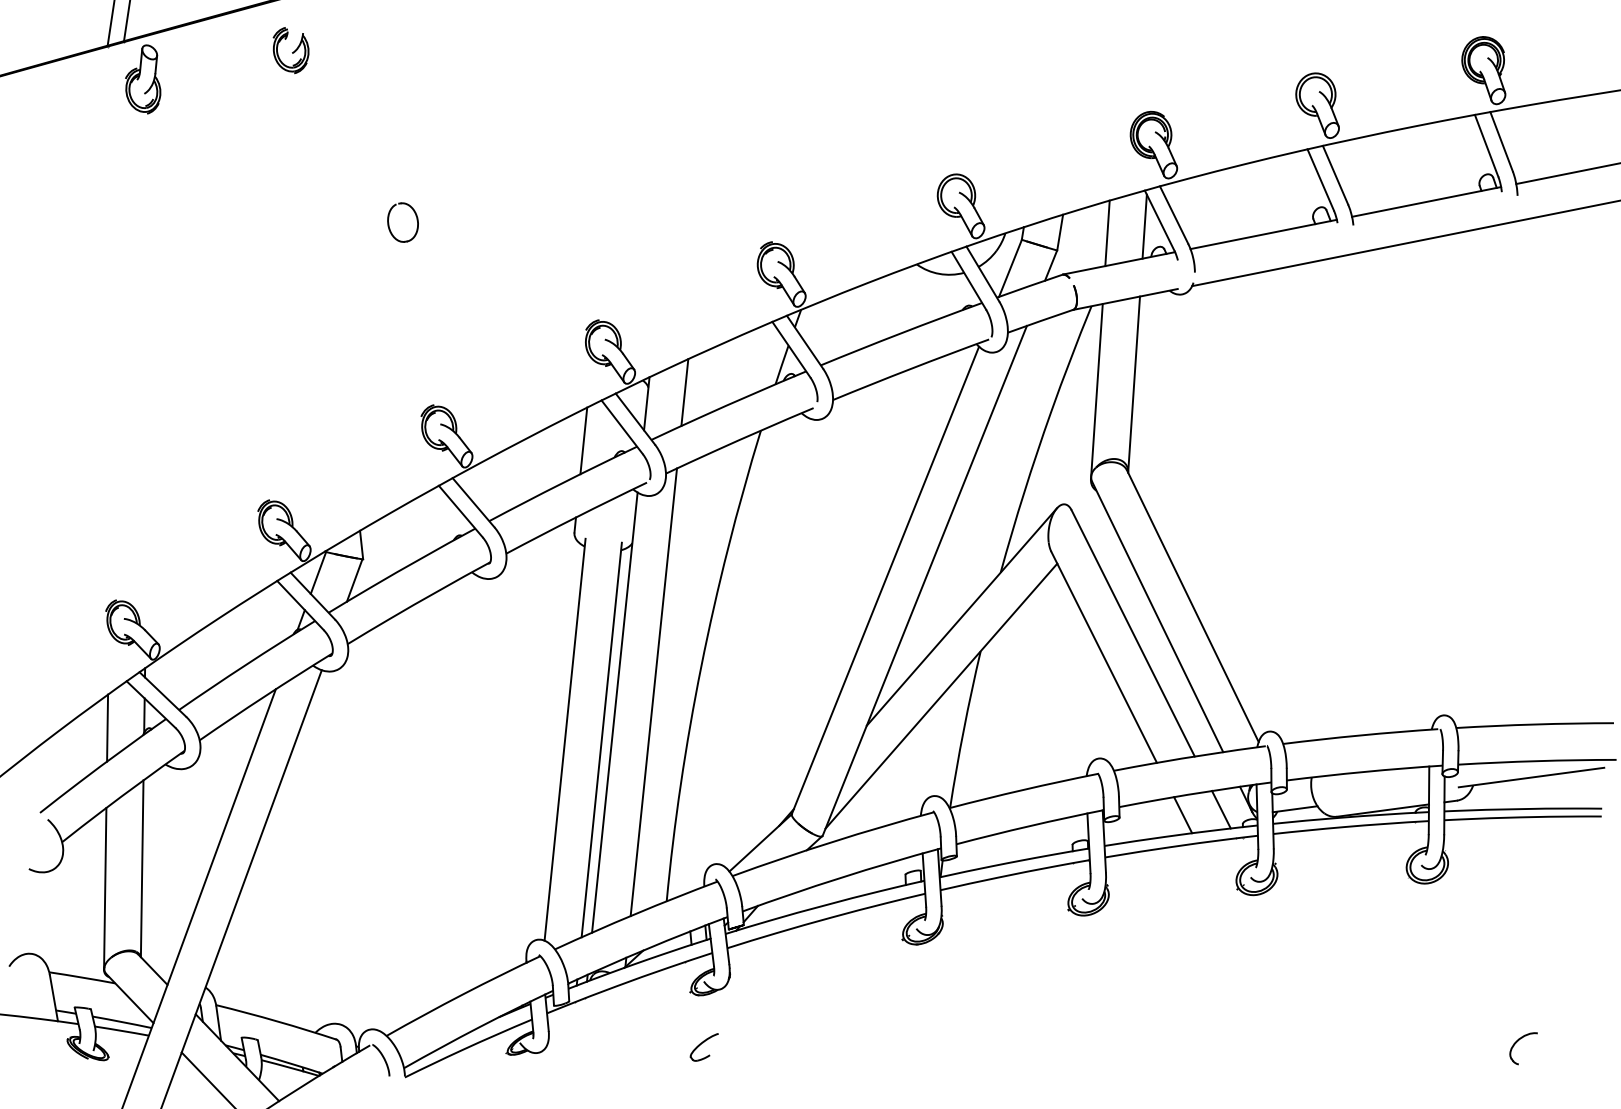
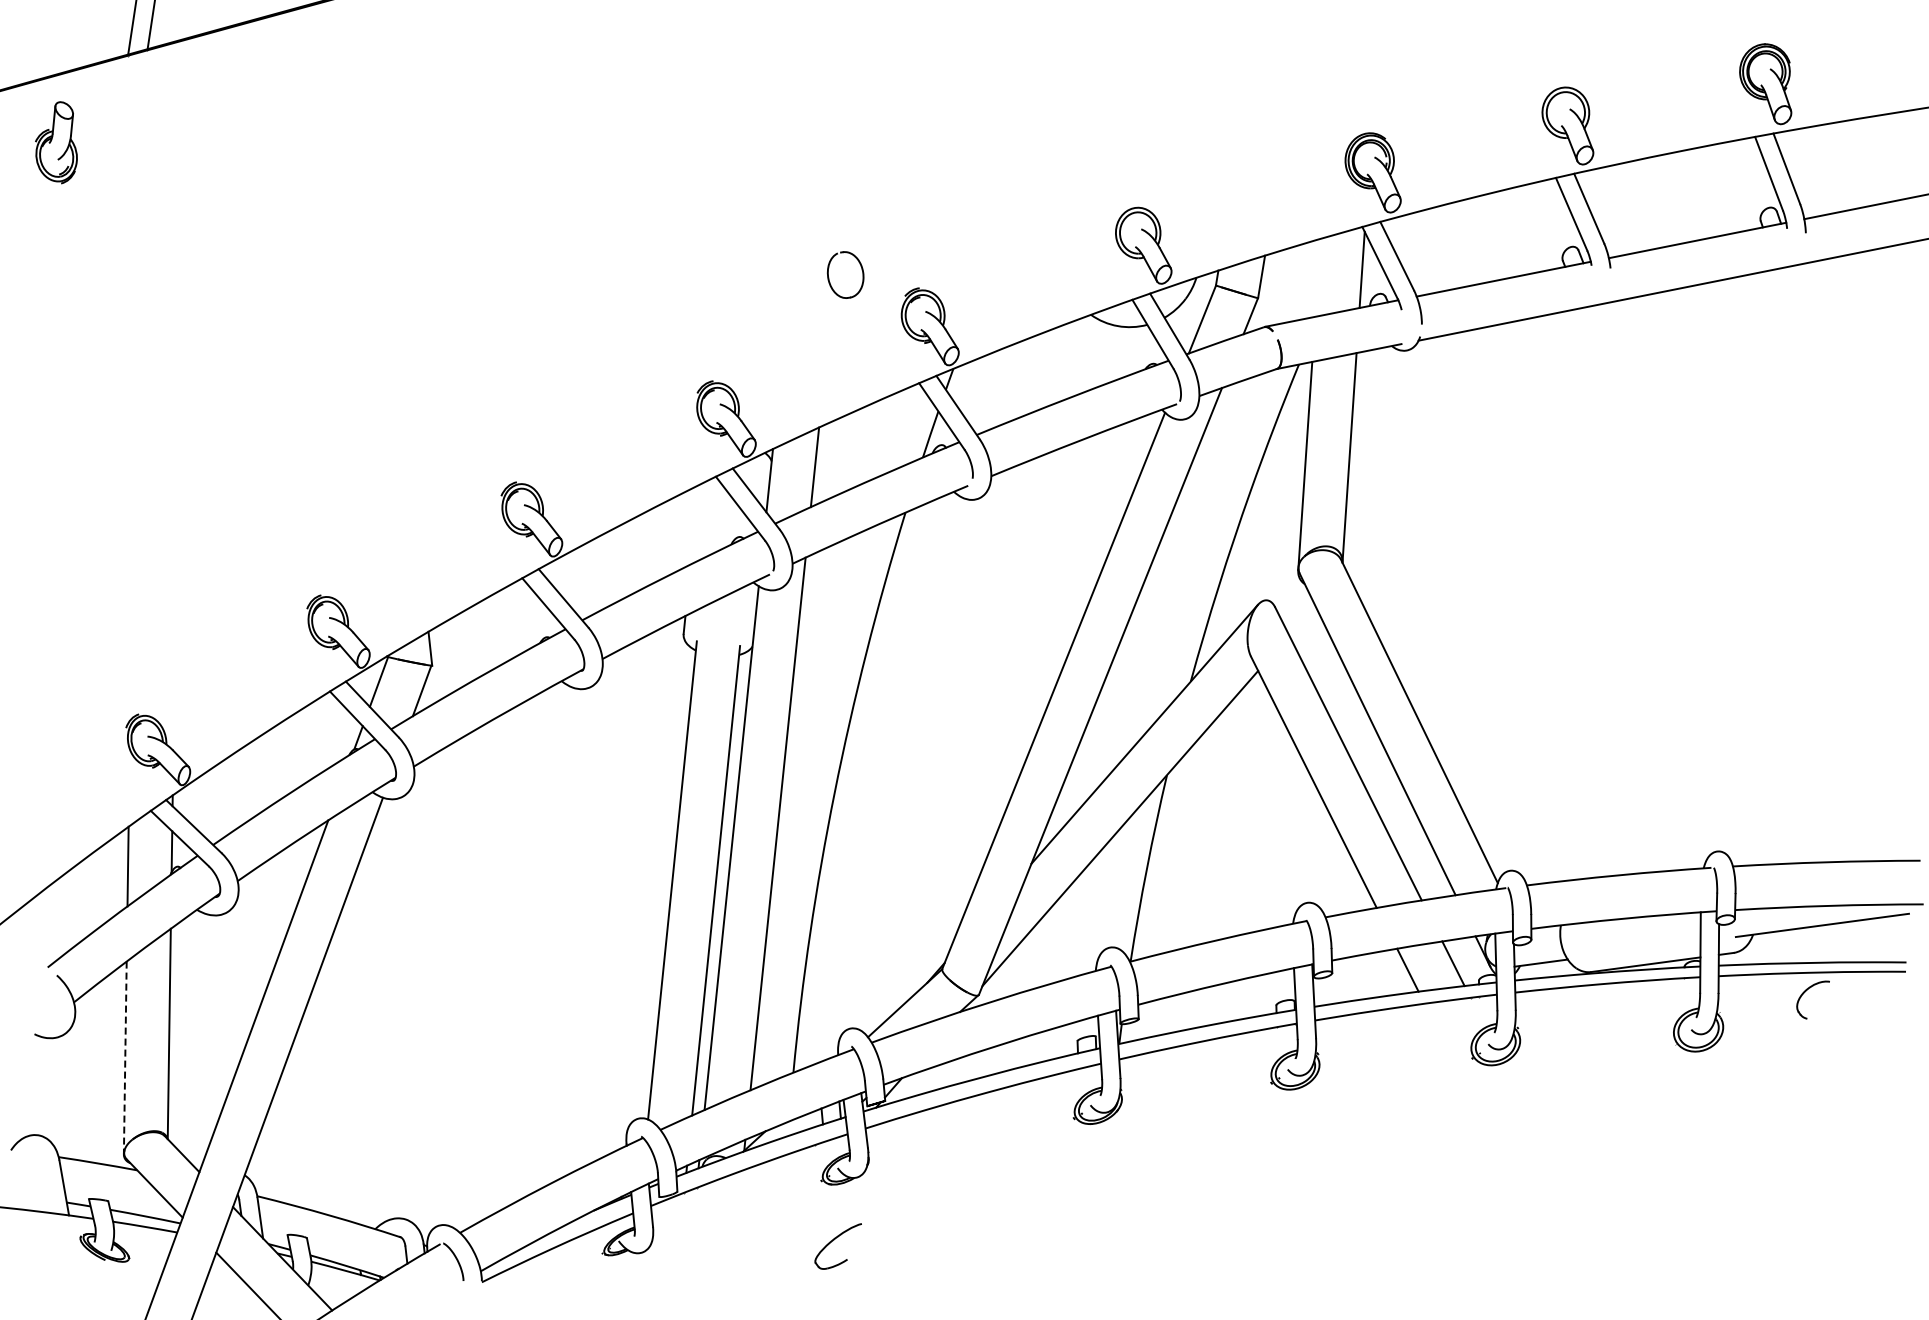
part: (291, 50) -> (346, 60), removed
part: (143, 79) -> (56, 142), moved
part: (389, 224) -> (829, 277), moved
line: (1107, 233) -> (1317, 277), removed
line: (583, 440) -> (694, 524), removed
line: (105, 889) -> (125, 1058), solid -> dashed
part: (1517, 1042) -> (1805, 992), moved
part: (704, 1047) -> (838, 1246), size x1.4

